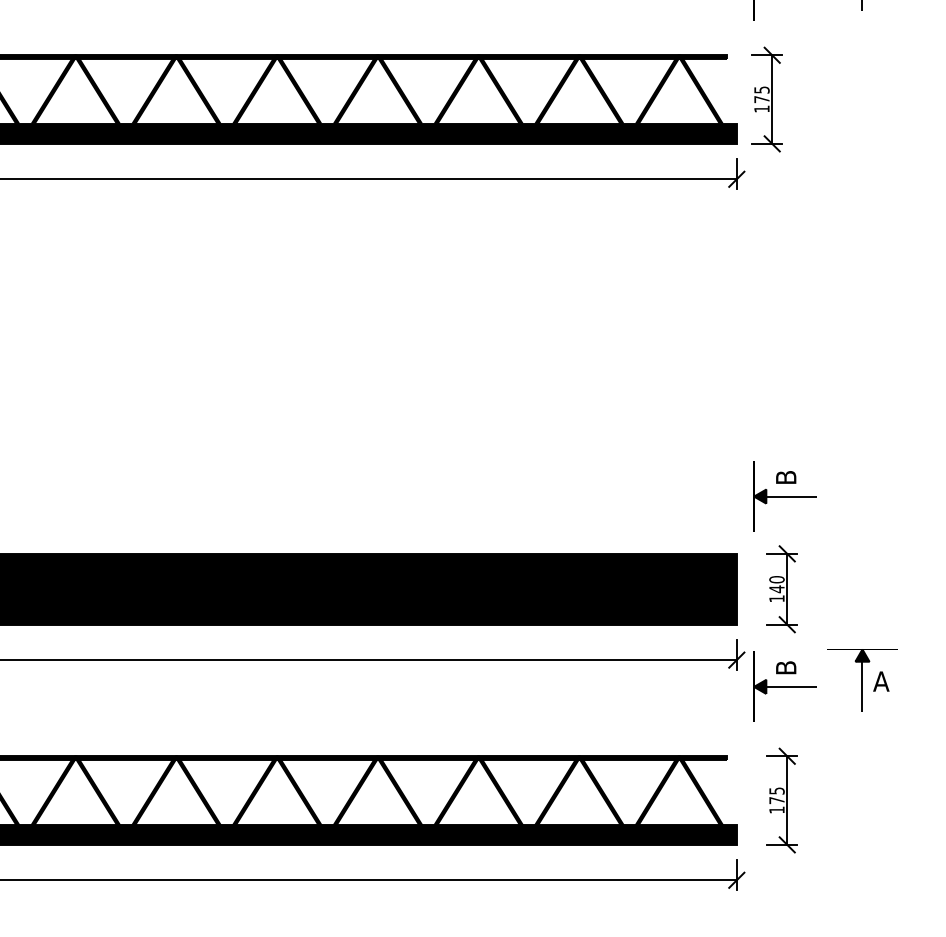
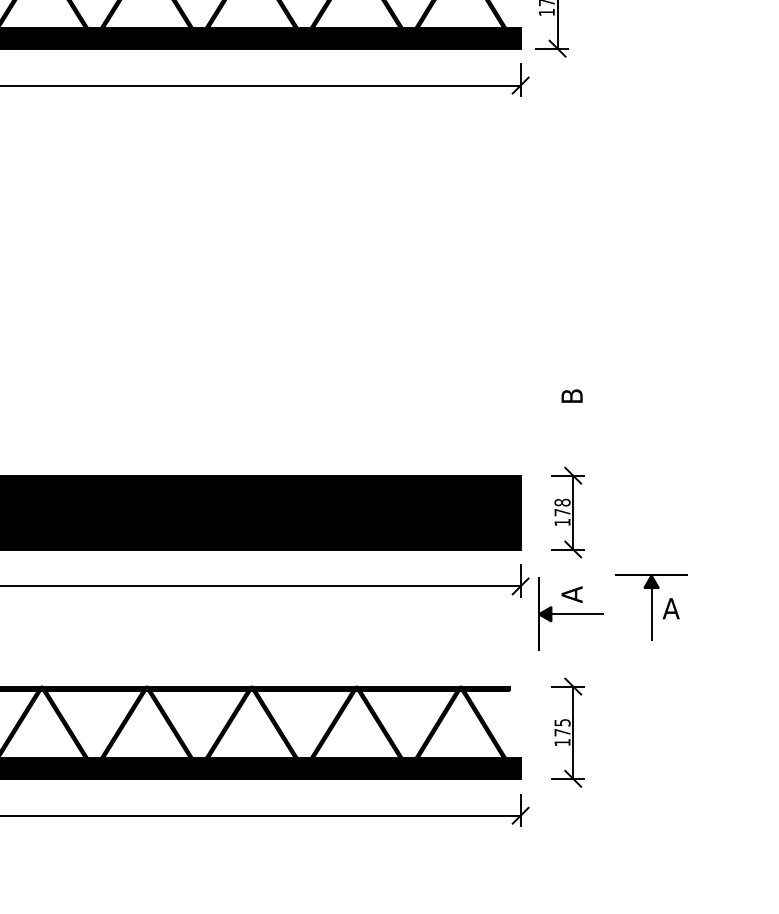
part: (784, 496) -> (570, 415), removed
text: (776, 584) -> (562, 507), 140 -> 178
text: (786, 668) -> (572, 595), B -> A

